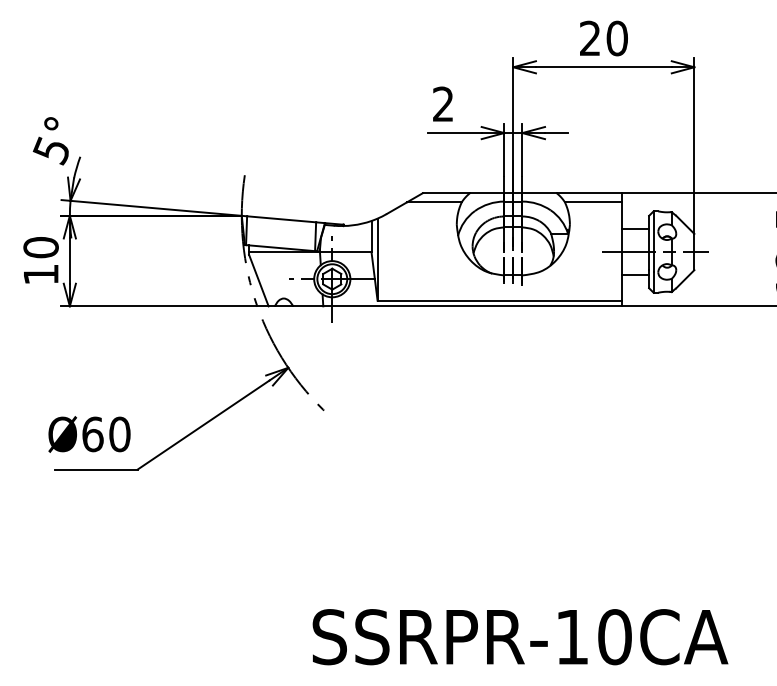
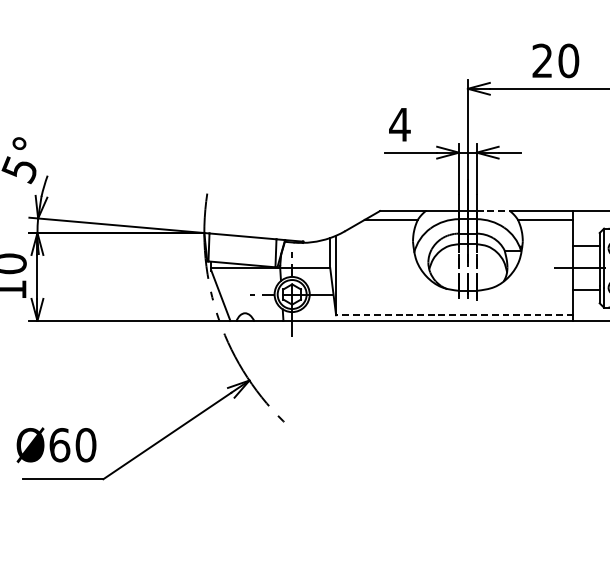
text: (443, 103) -> (400, 123), 2 -> 4
line: (540, 193) -> (494, 211), solid -> dashed
line: (499, 300) -> (454, 315), solid -> dashed

